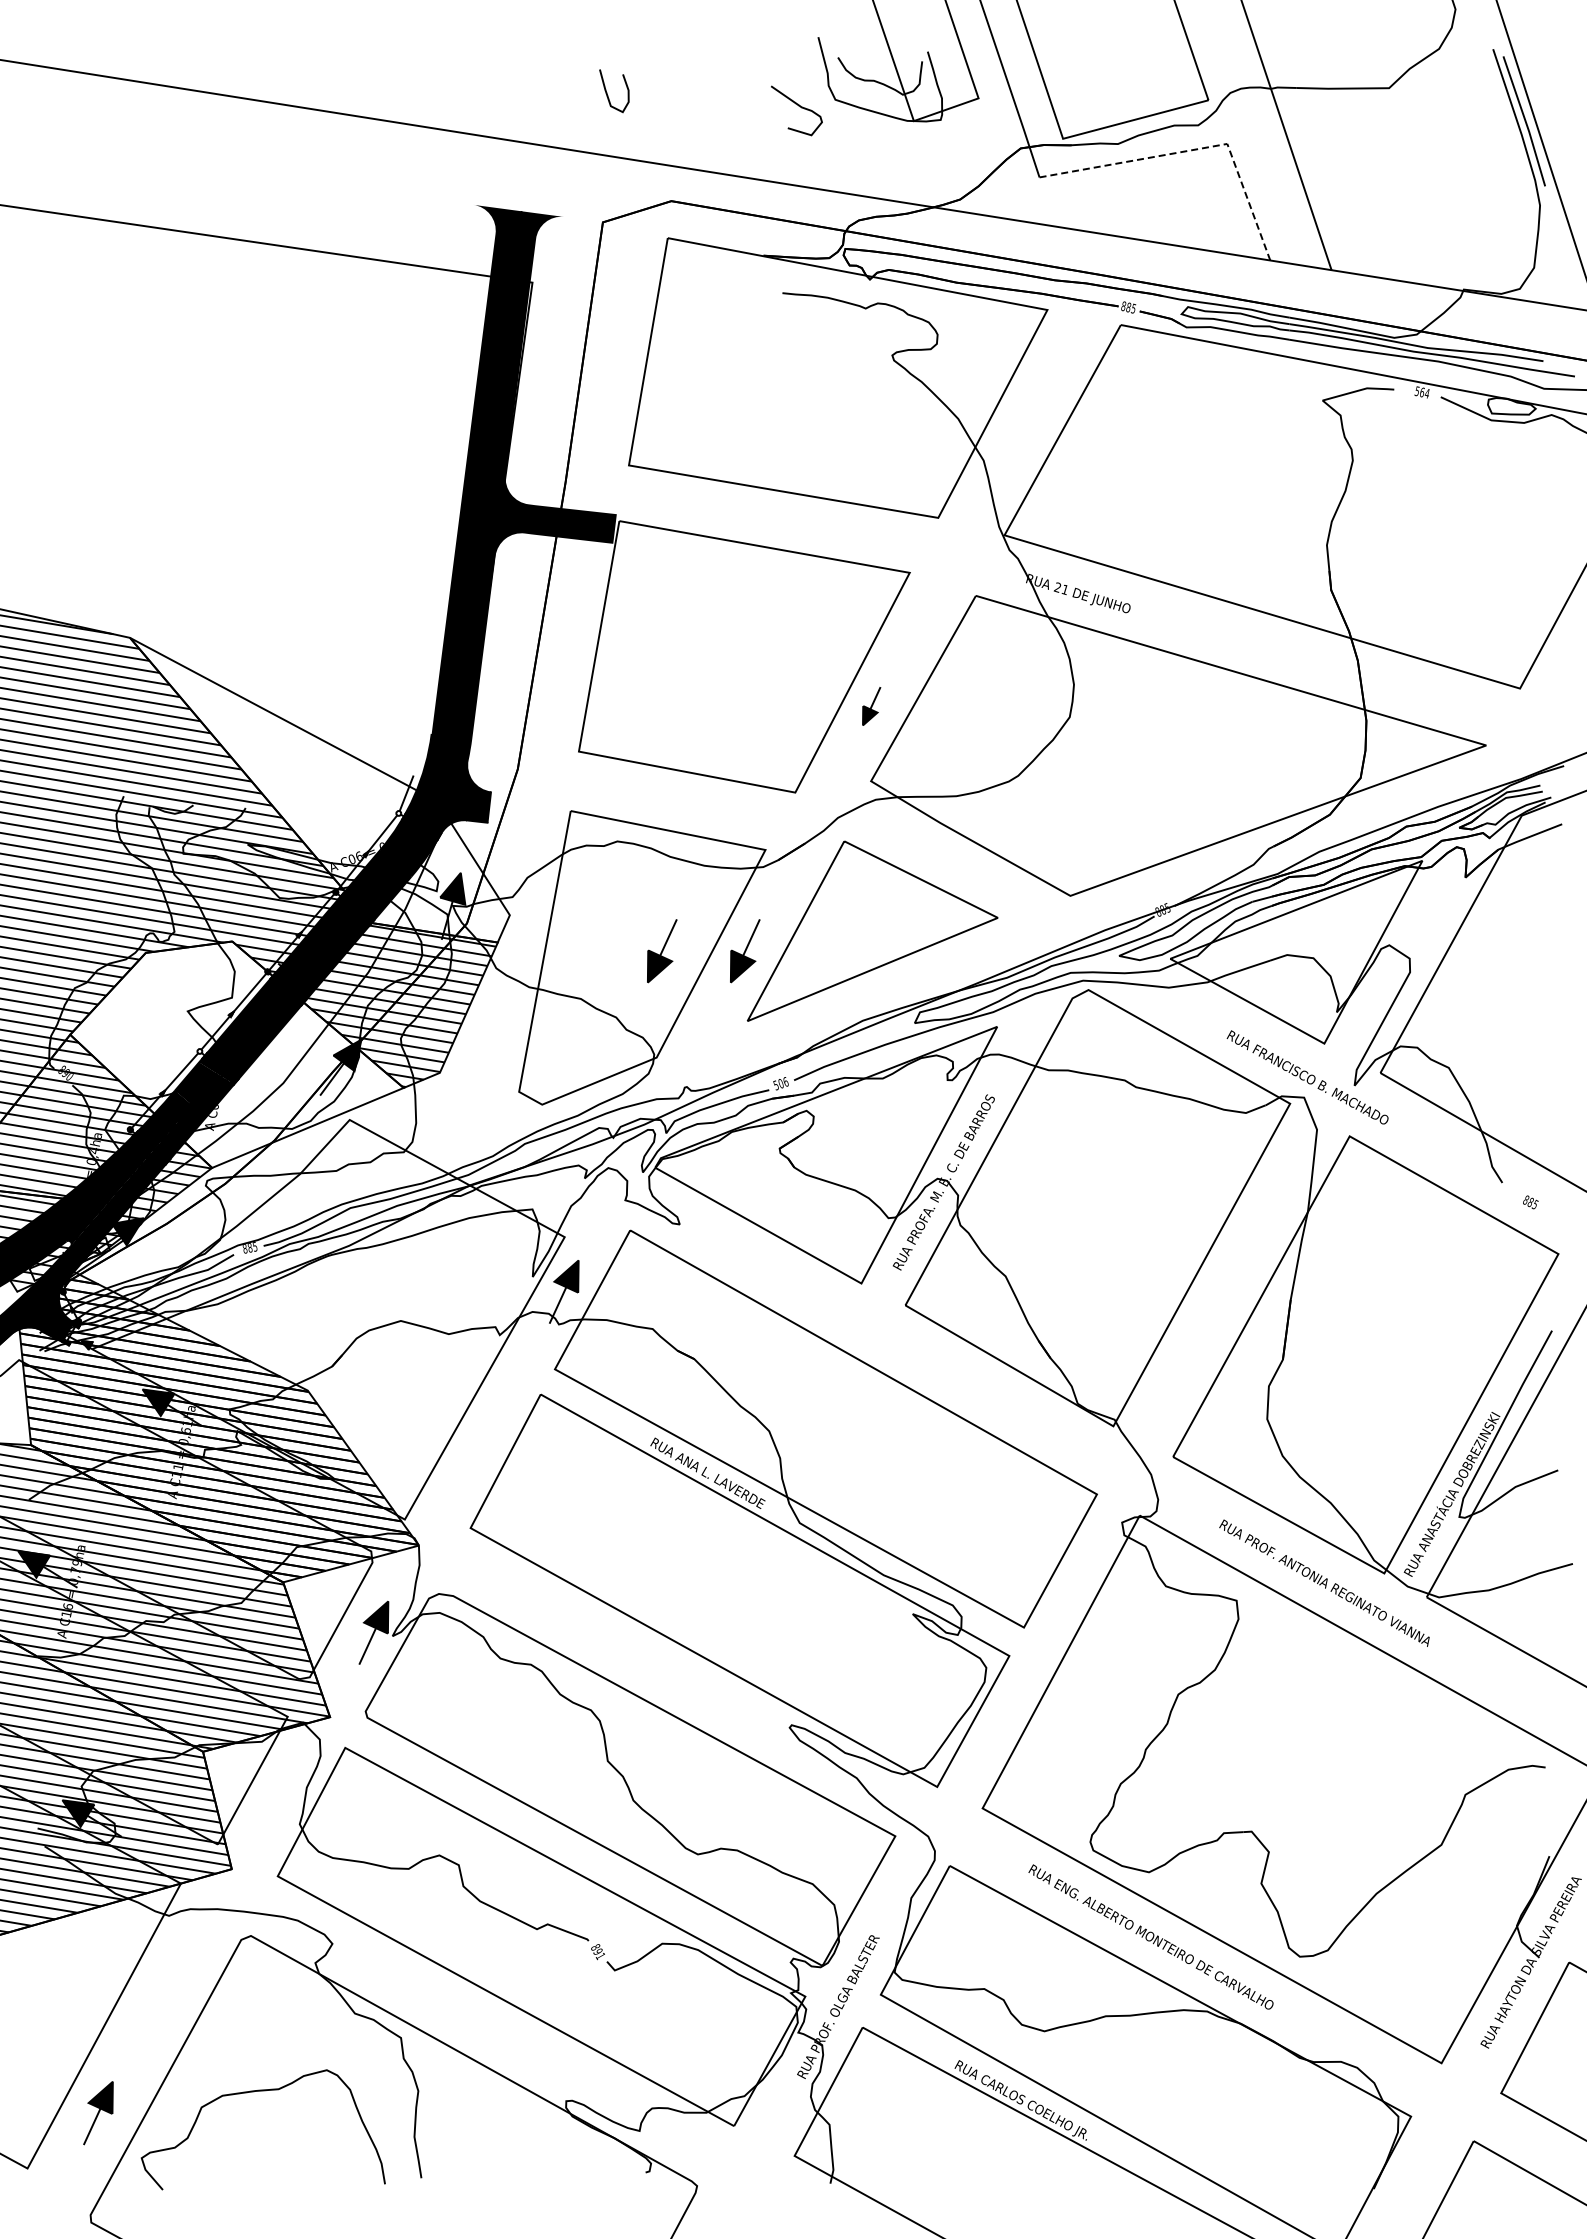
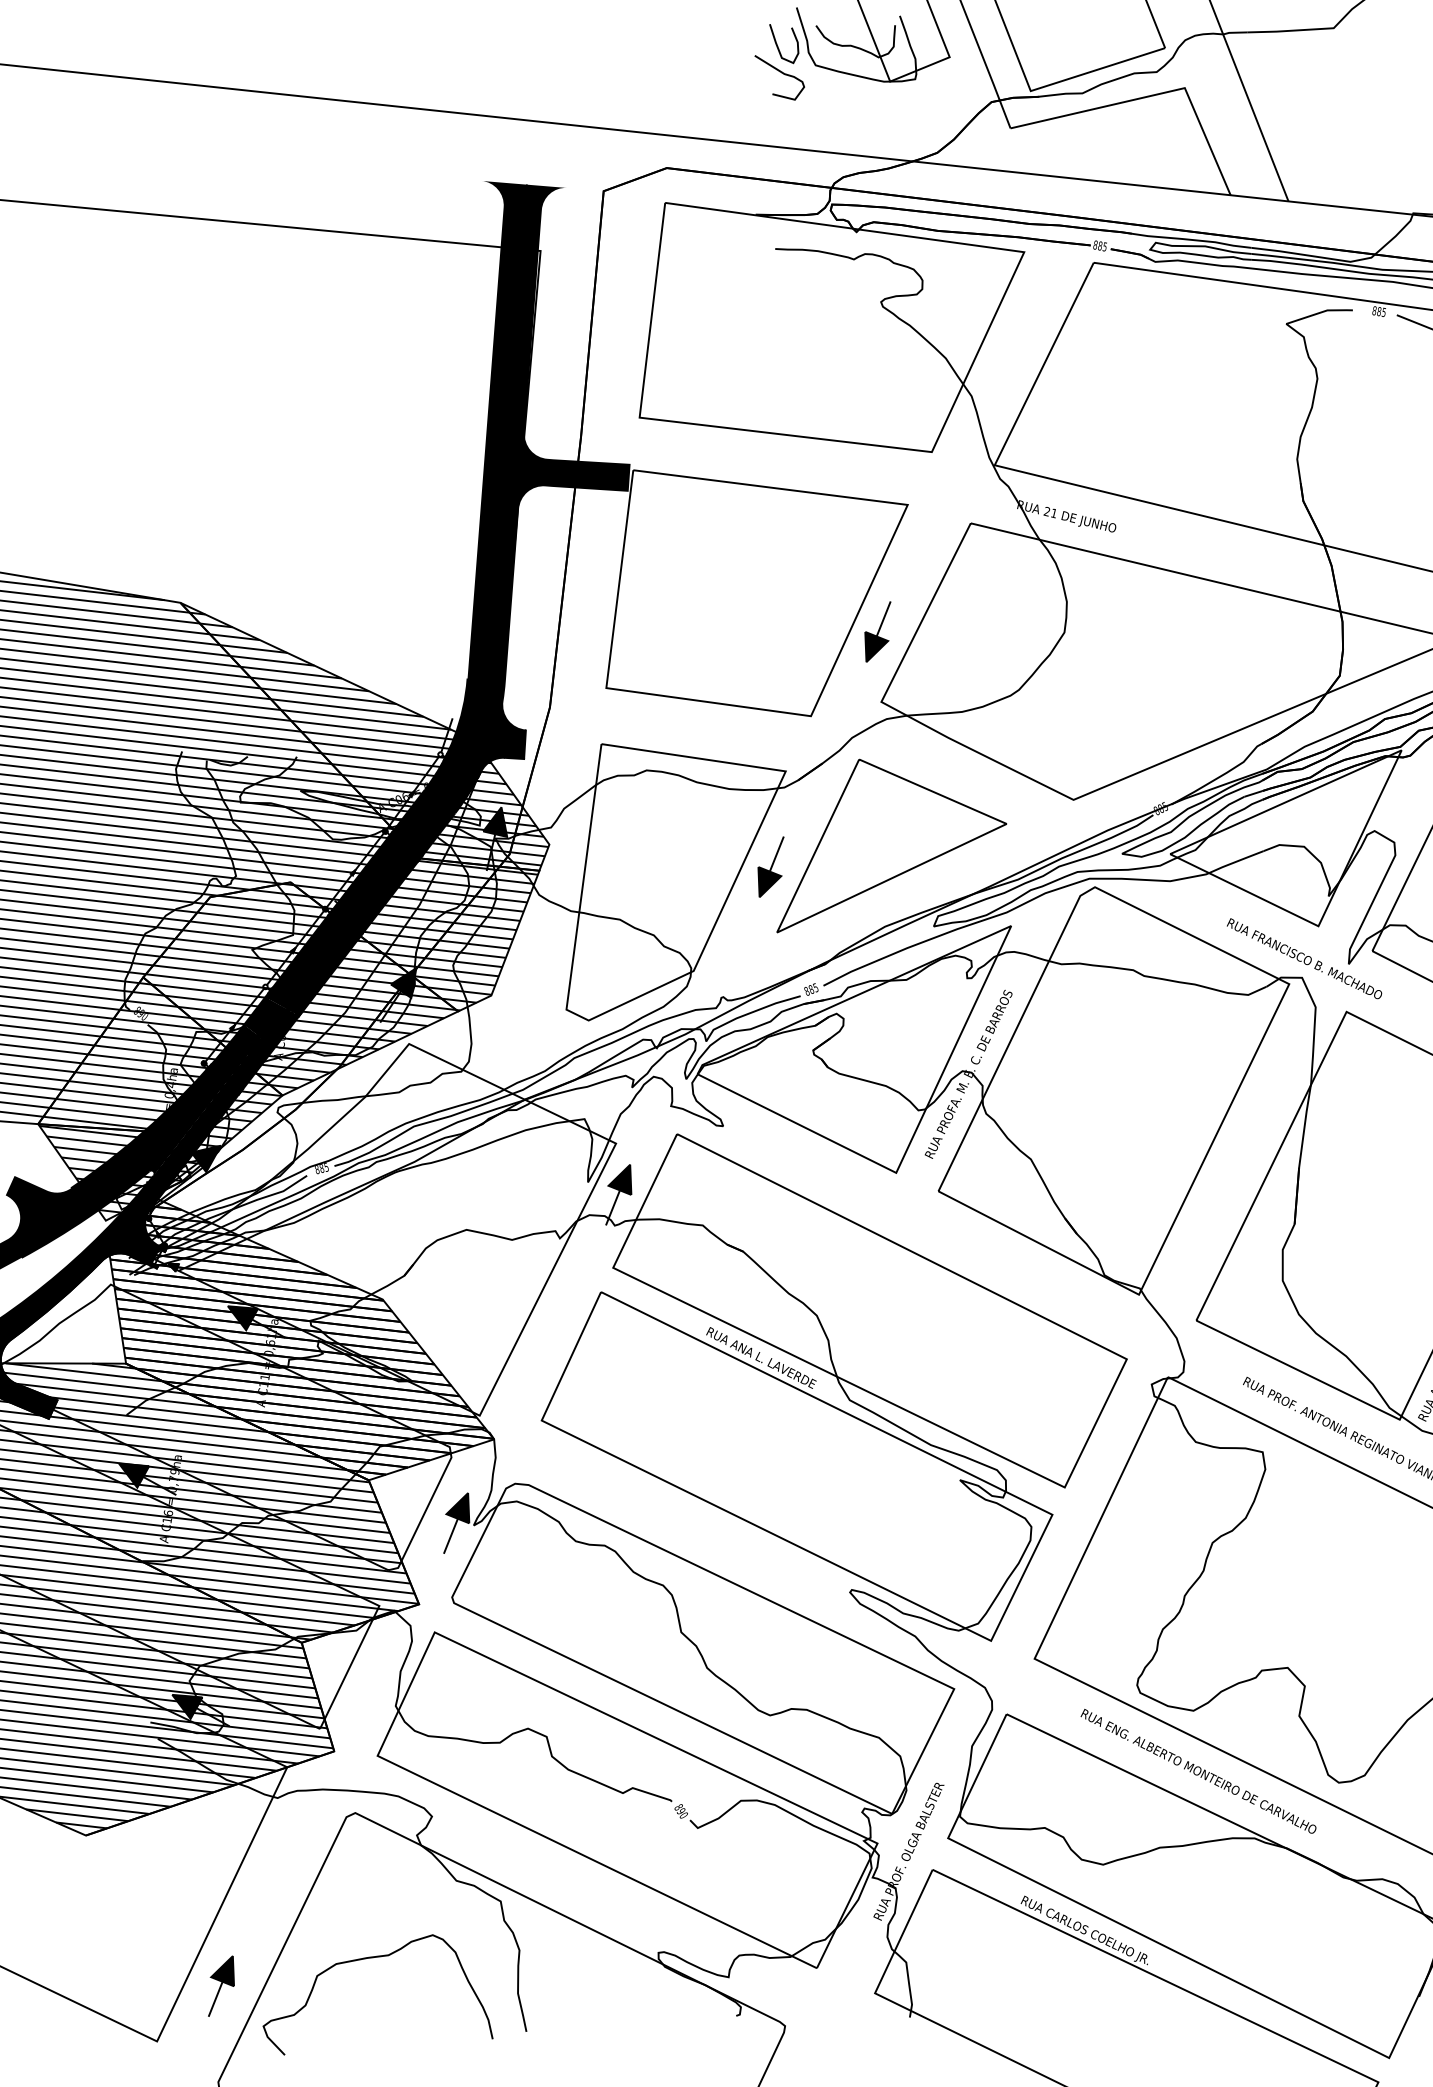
curve: (607, 92) -> (778, 45), moved
line: (1194, 149) -> (1154, 94), dashed -> solid
text: (1421, 392) -> (1378, 311), 564 -> 885
part: (871, 706) -> (878, 631), size x1.67
hatch: (323, 792) -> (369, 738), added
part: (662, 951) -> (694, 871), removed
hatch: (237, 1051) -> (300, 985), added
text: (780, 1083) -> (810, 989), 506 -> 885
text: (600, 1956) -> (683, 1815), 891 -> 890

